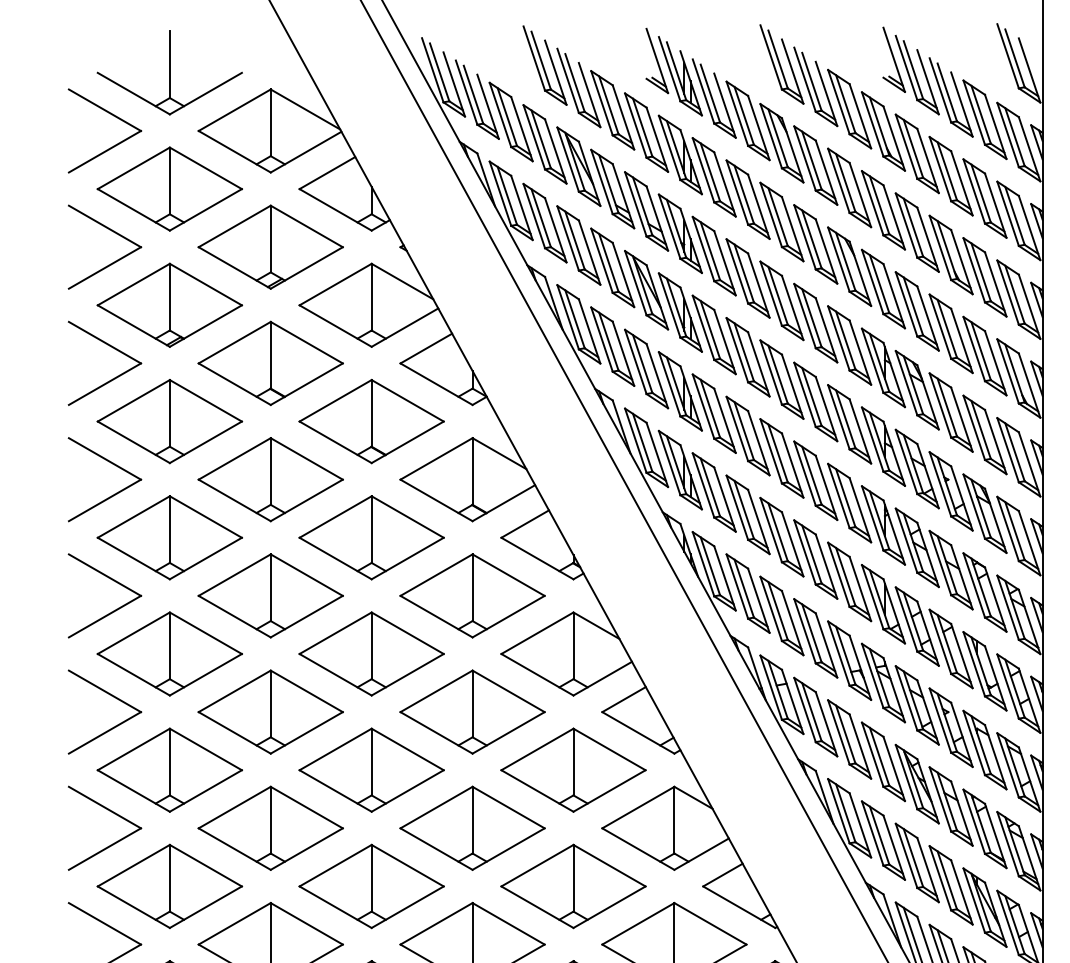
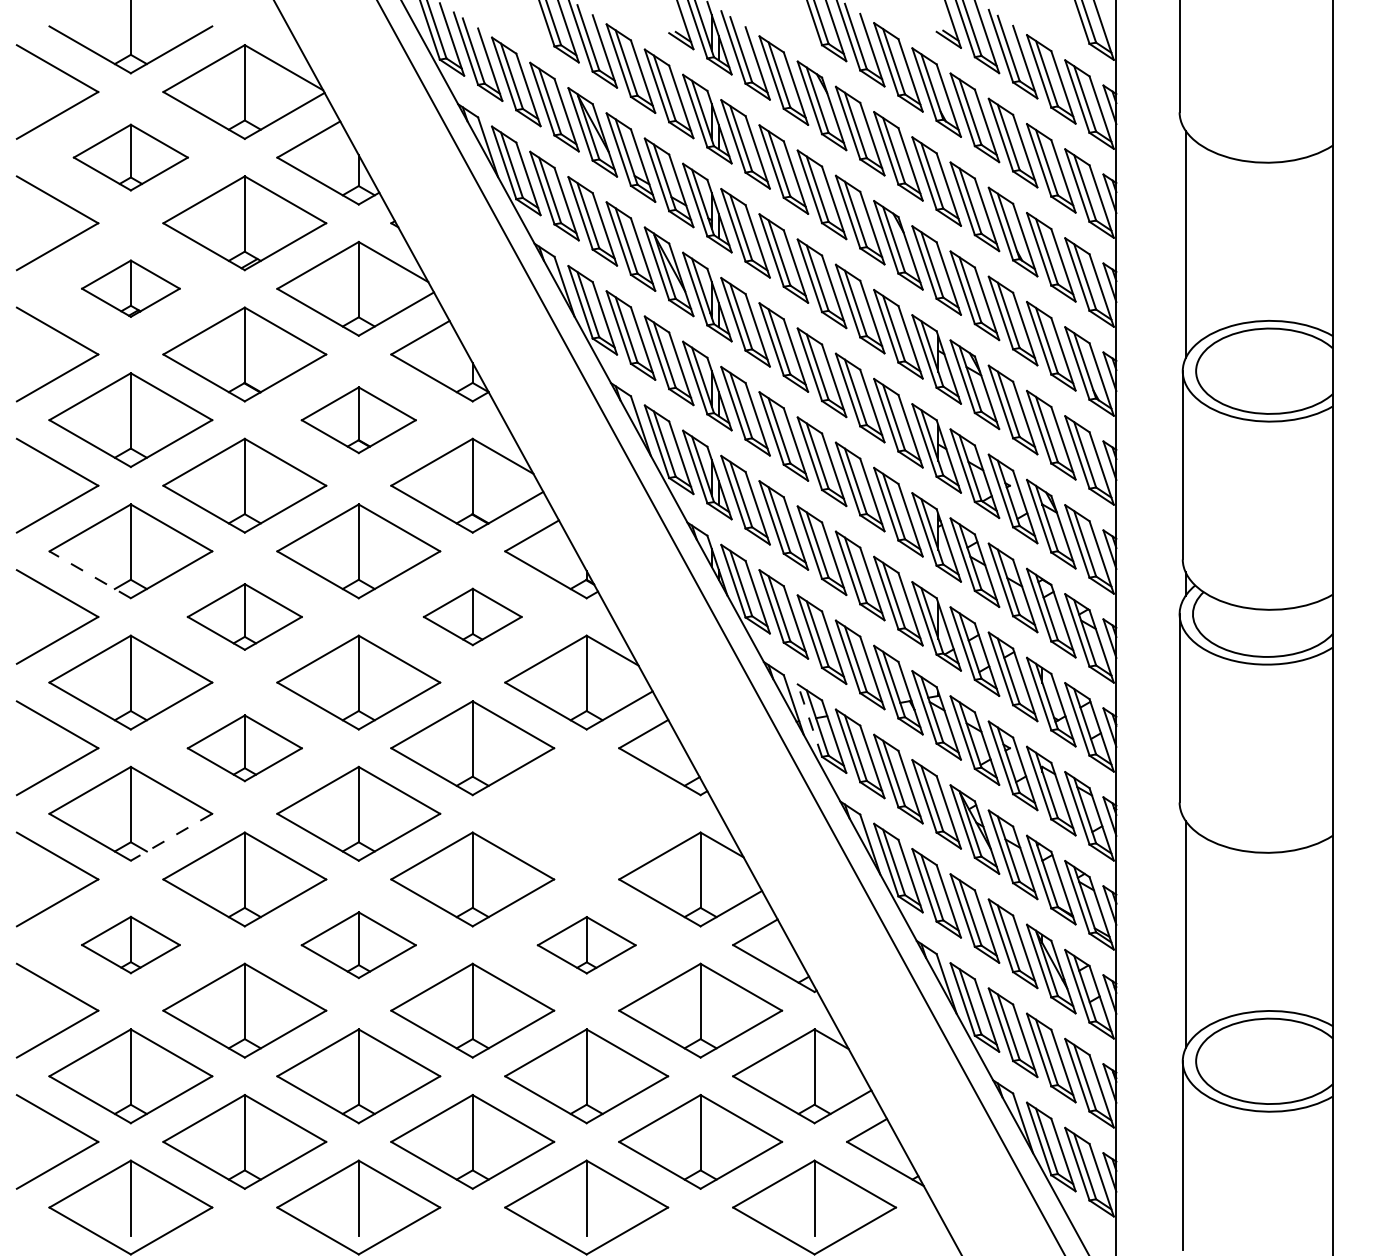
part: (169, 188) -> (130, 157), size x0.7
part: (169, 304) -> (130, 288), size x0.6
part: (371, 421) -> (358, 420), size x0.7
line: (134, 558) -> (90, 574), solid -> dashed
part: (270, 595) -> (244, 616), size x0.7
part: (472, 595) -> (472, 616), size x0.6
line: (770, 687) -> (809, 720), solid -> dashed
part: (270, 712) -> (244, 748), size x0.7
part: (573, 769) -> (586, 813), removed
line: (205, 791) -> (171, 837), solid -> dashed
part: (169, 885) -> (130, 944), size x0.6
part: (371, 886) -> (358, 945), size x0.7
part: (573, 886) -> (586, 945), size x0.6

